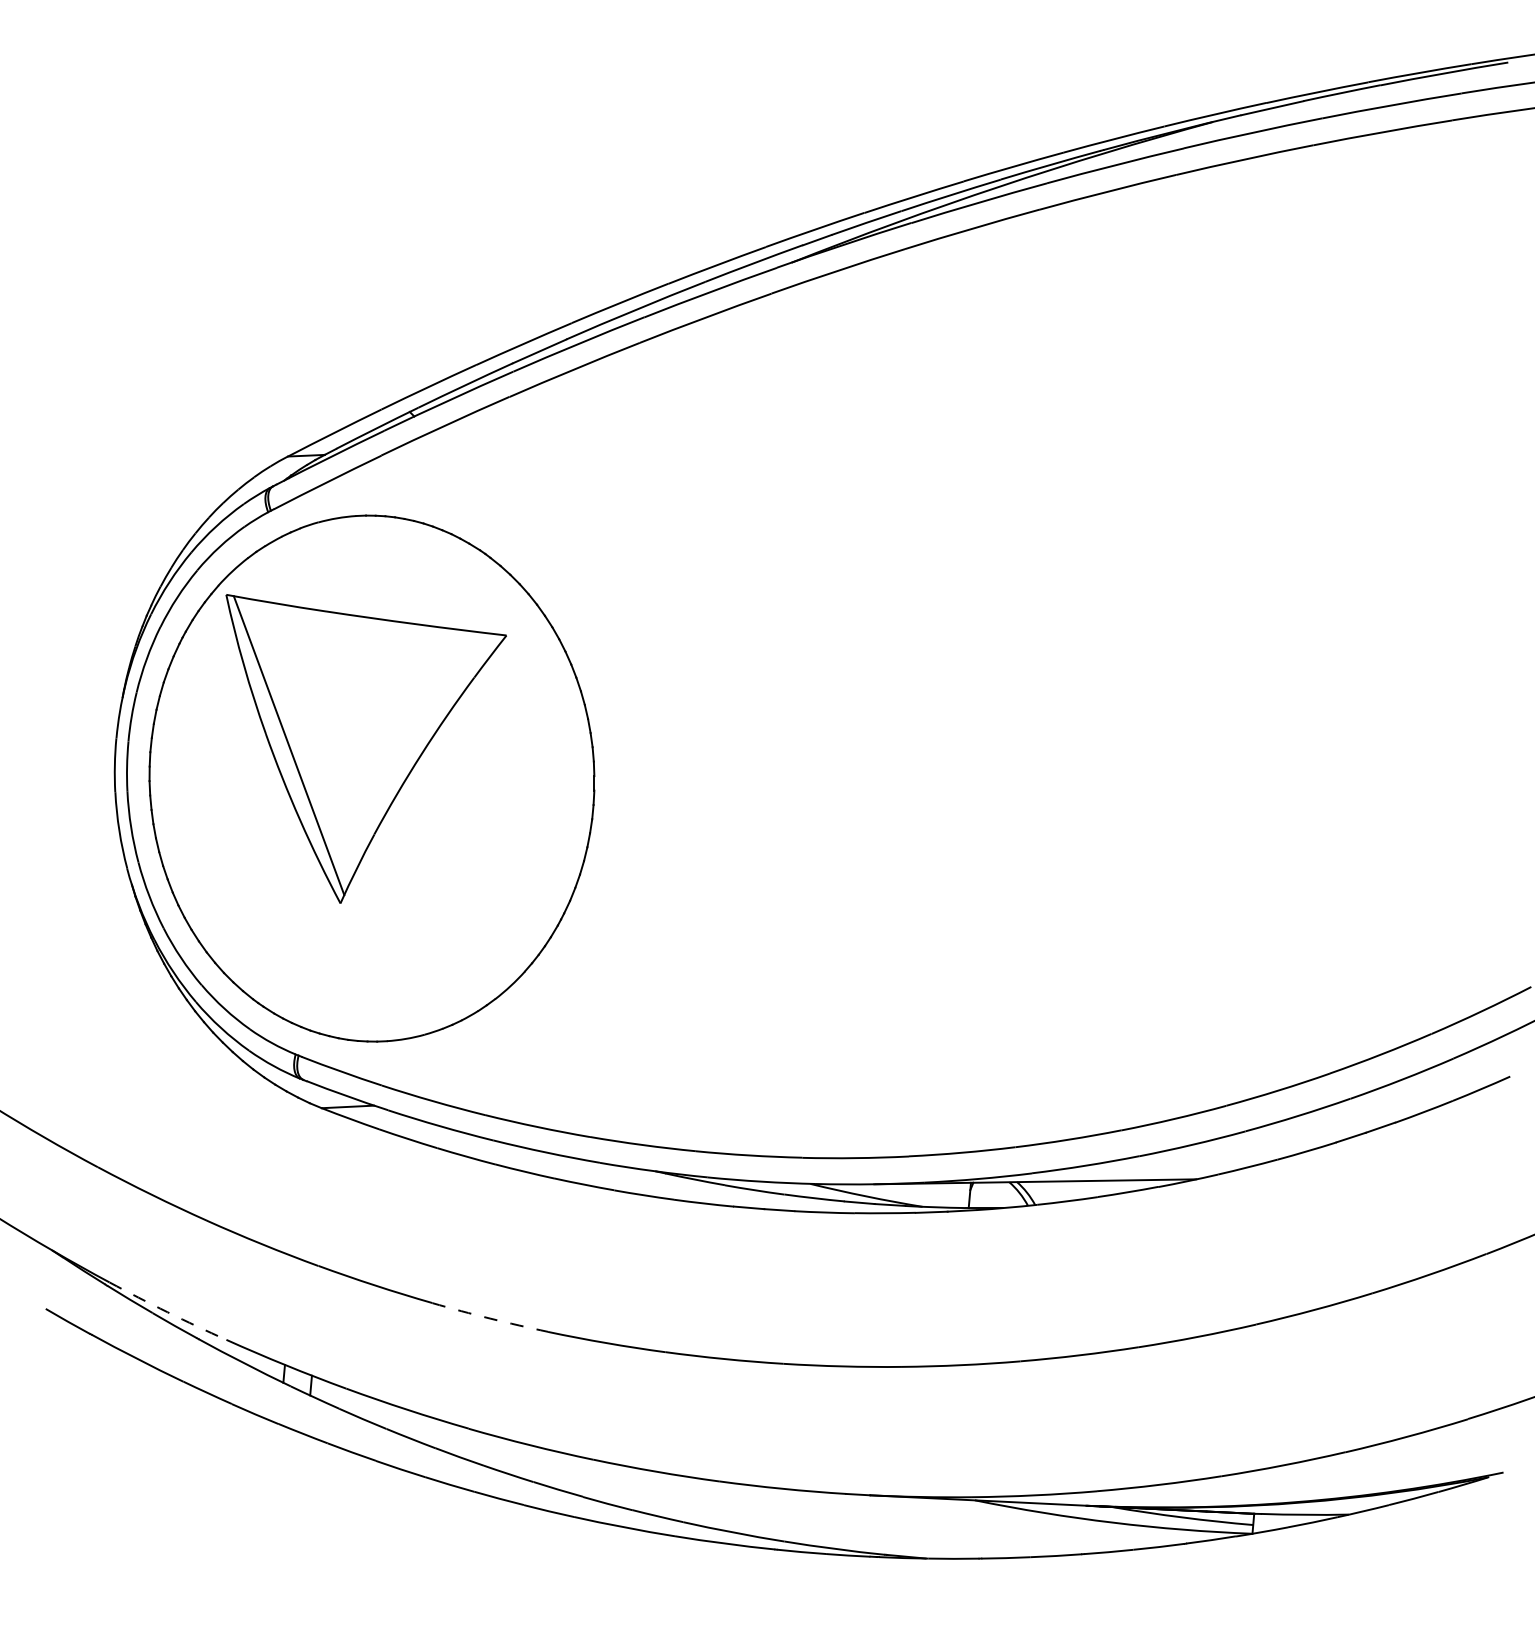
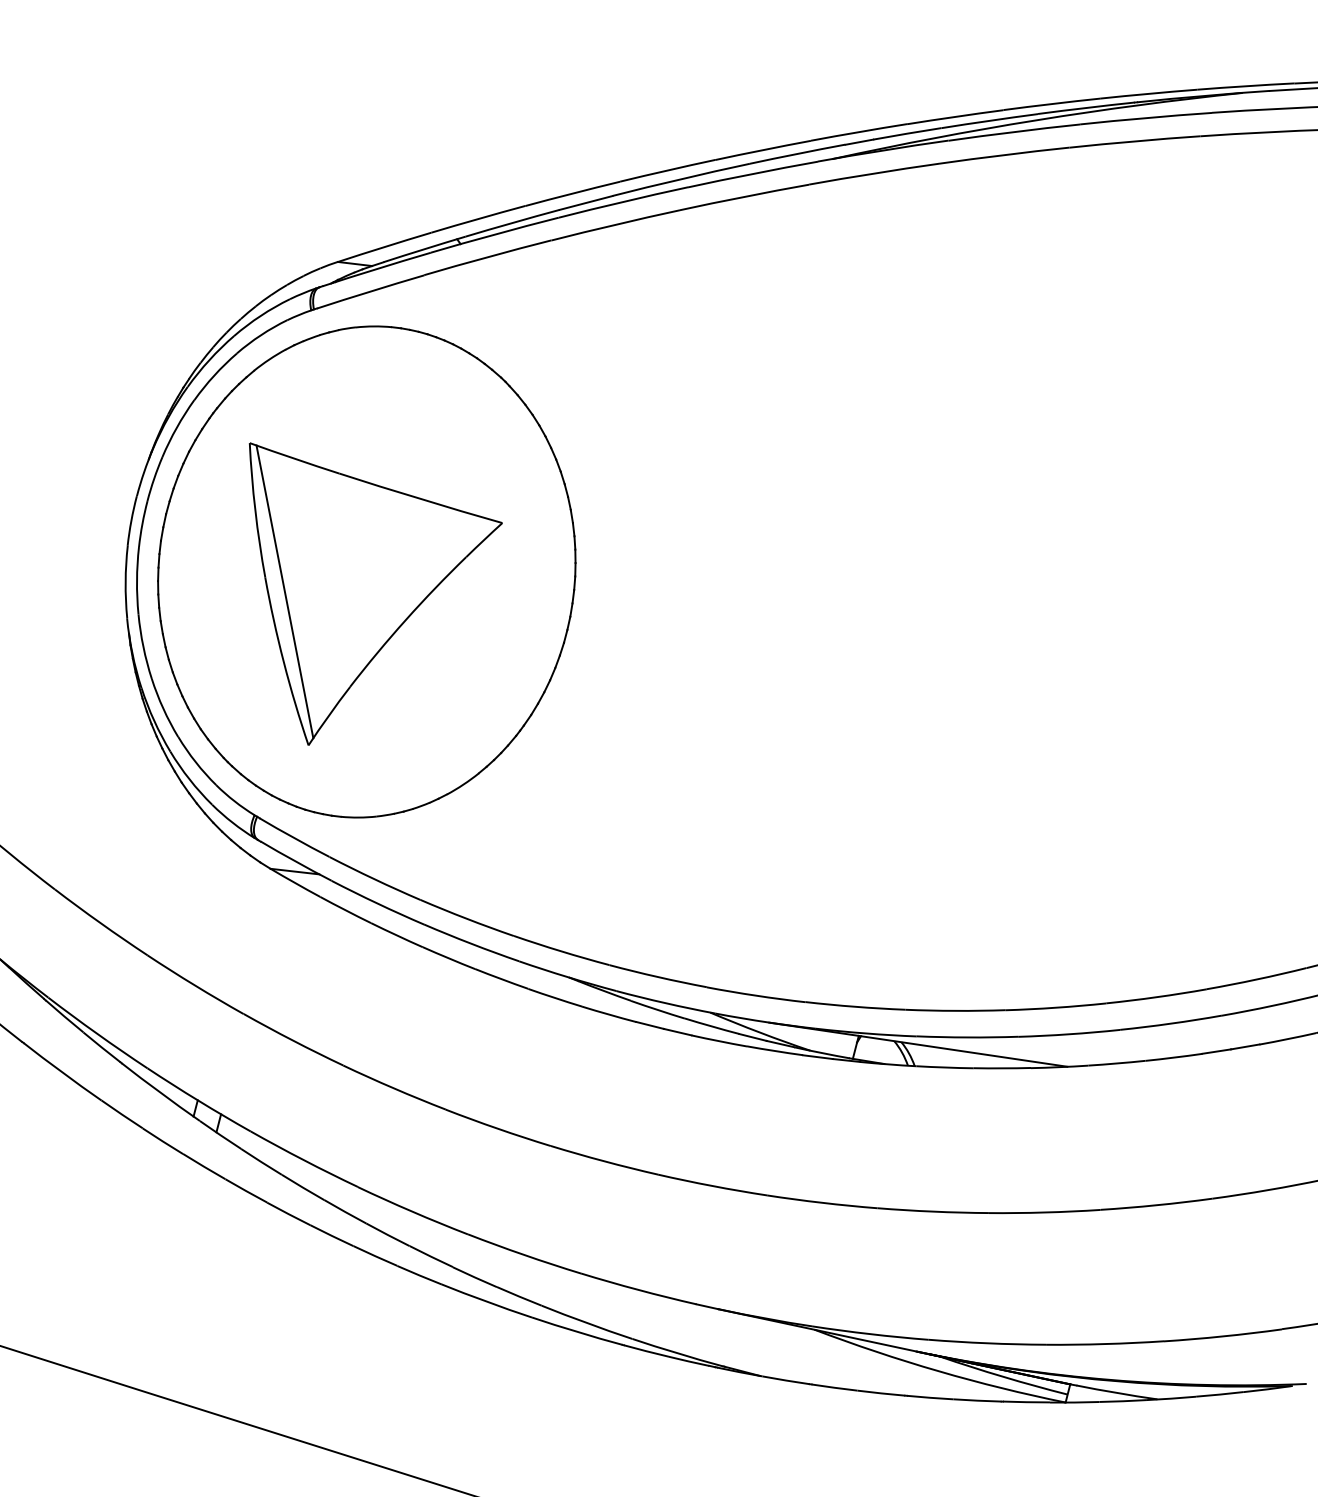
part: (365, 748) -> (355, 606), moved
arc: (167, 1312) -> (97, 1034), dashed -> solid
arc: (490, 1318) -> (394, 1088), dashed -> solid

